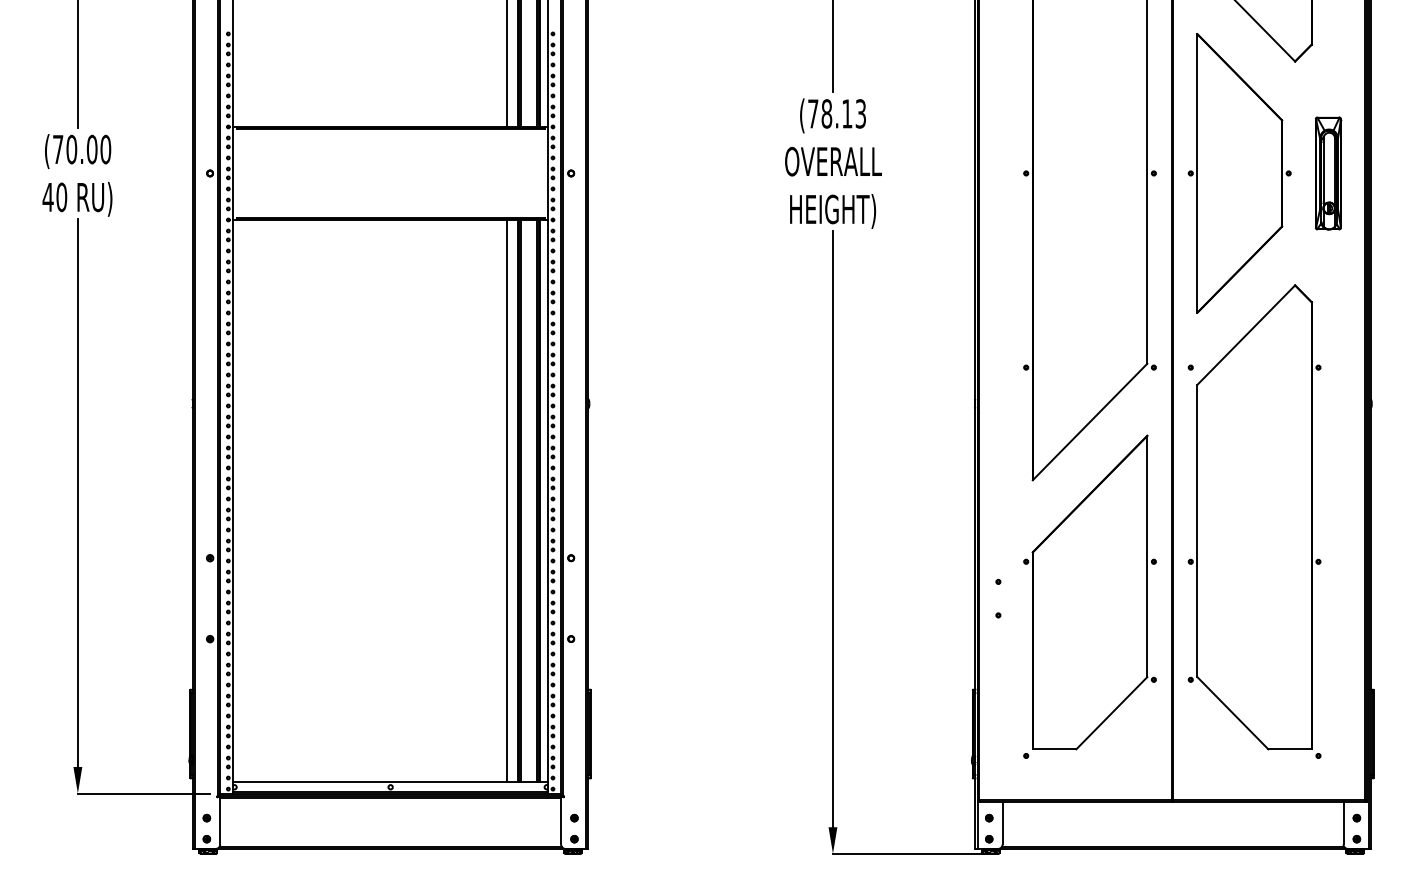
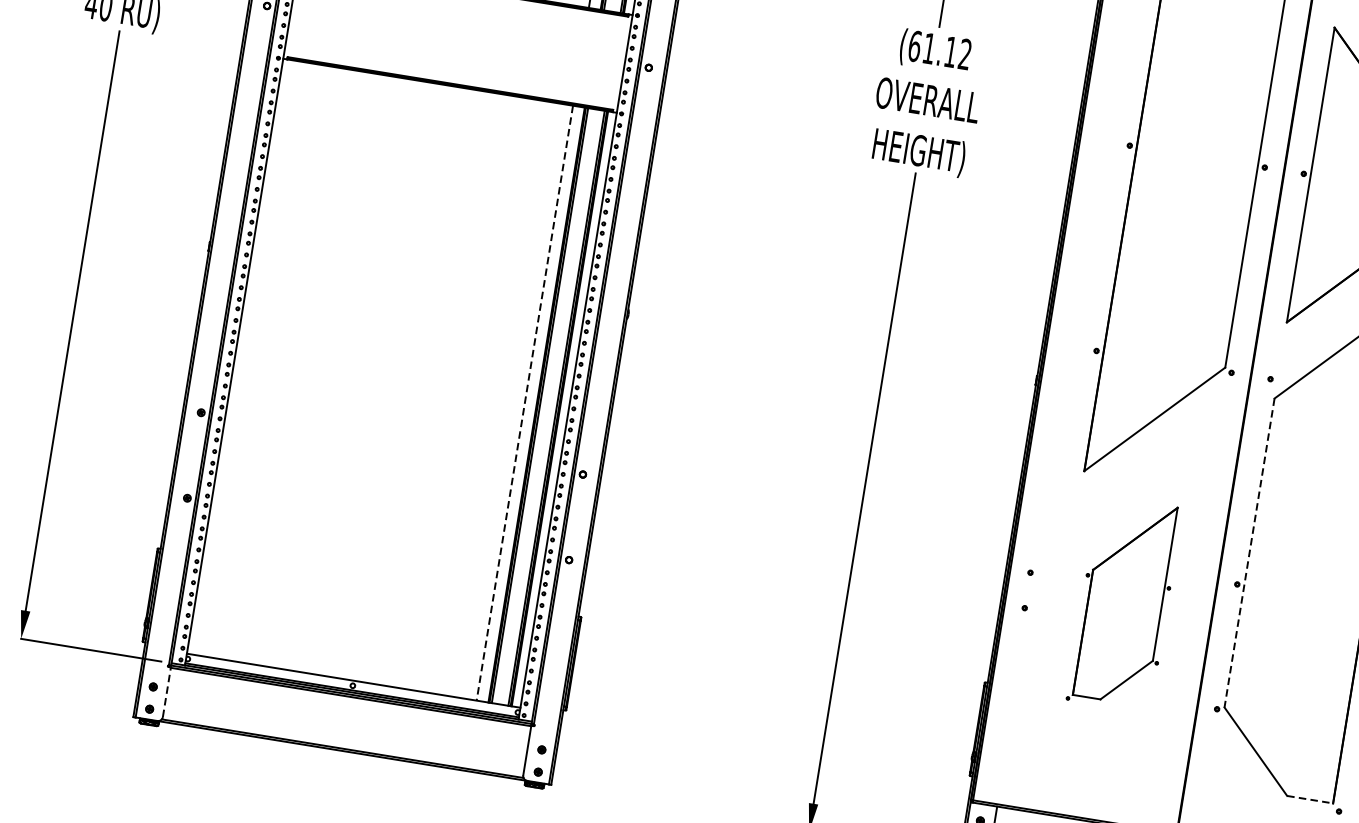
text: (836, 113) -> (939, 49), (78.13 -> (61.12
line: (507, 501) -> (525, 403), solid -> dashed
line: (1197, 531) -> (1249, 553), solid -> dashed
part: (1089, 596) -> (1124, 603), size x0.6
line: (1290, 749) -> (1310, 799), solid -> dashed
line: (220, 820) -> (167, 691), solid -> dashed

